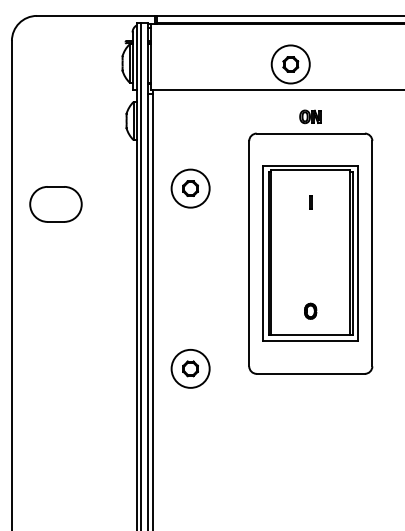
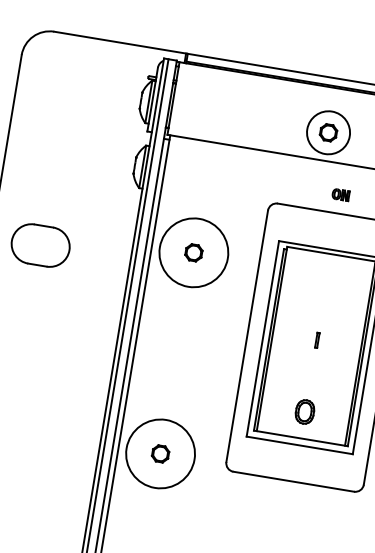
part: (310, 116) -> (340, 194), size x0.7
circle: (190, 188) -> (193, 252), size x1.6
part: (310, 202) -> (316, 340), moved
part: (310, 310) -> (305, 410), size x1.4
circle: (190, 368) -> (160, 453), size x1.6

